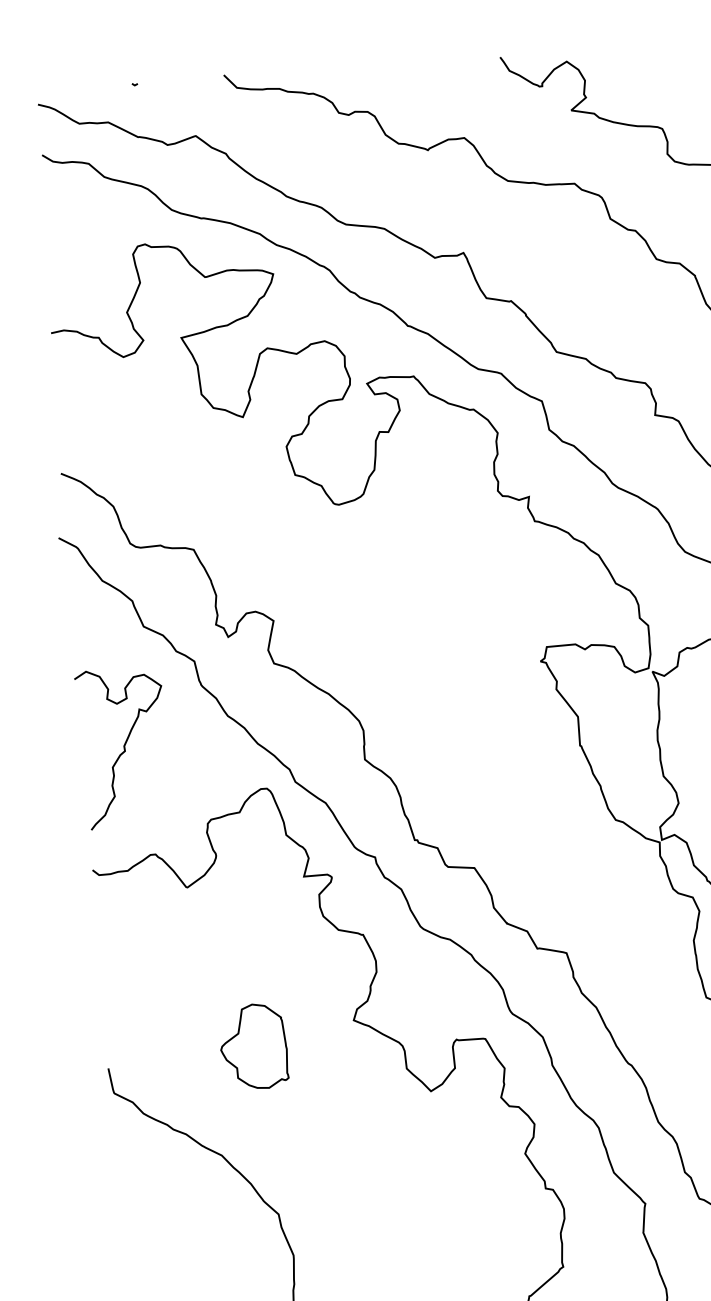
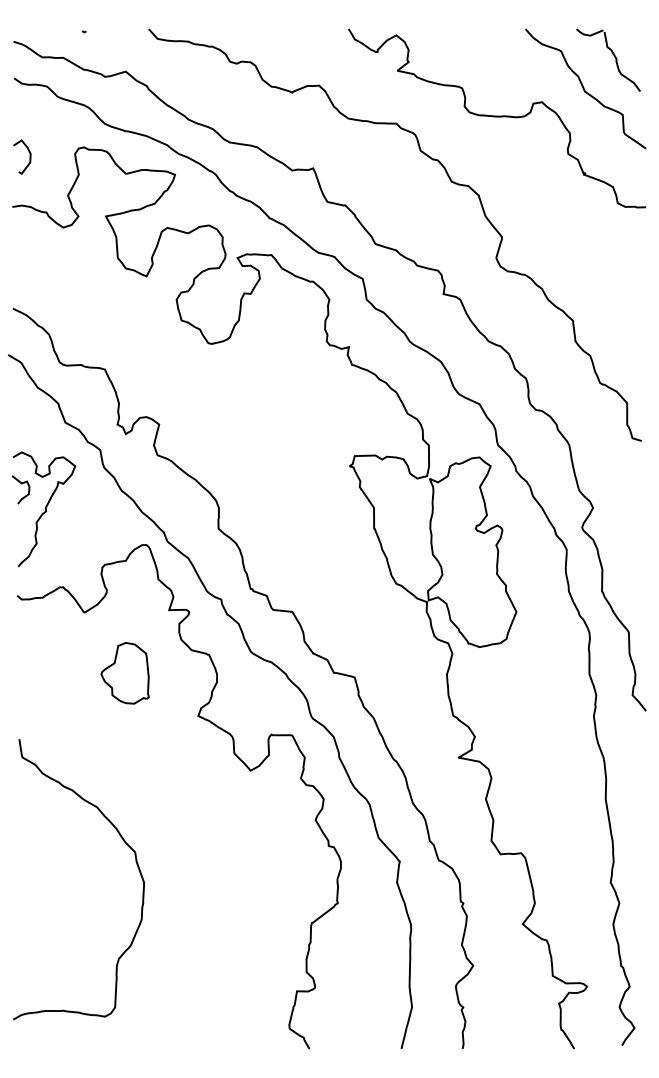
curve: (70, 261) -> (29, 156), added
curve: (88, 716) -> (21, 484), added
part: (252, 1047) -> (124, 673), moved

